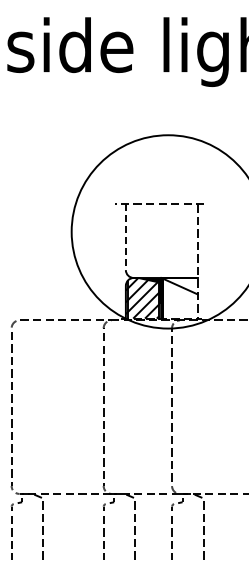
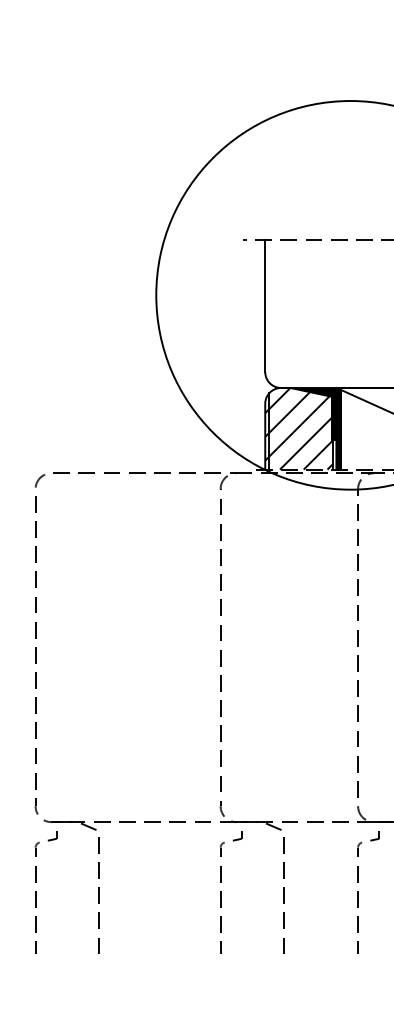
line: (125, 237) -> (264, 306), dashed -> solid

